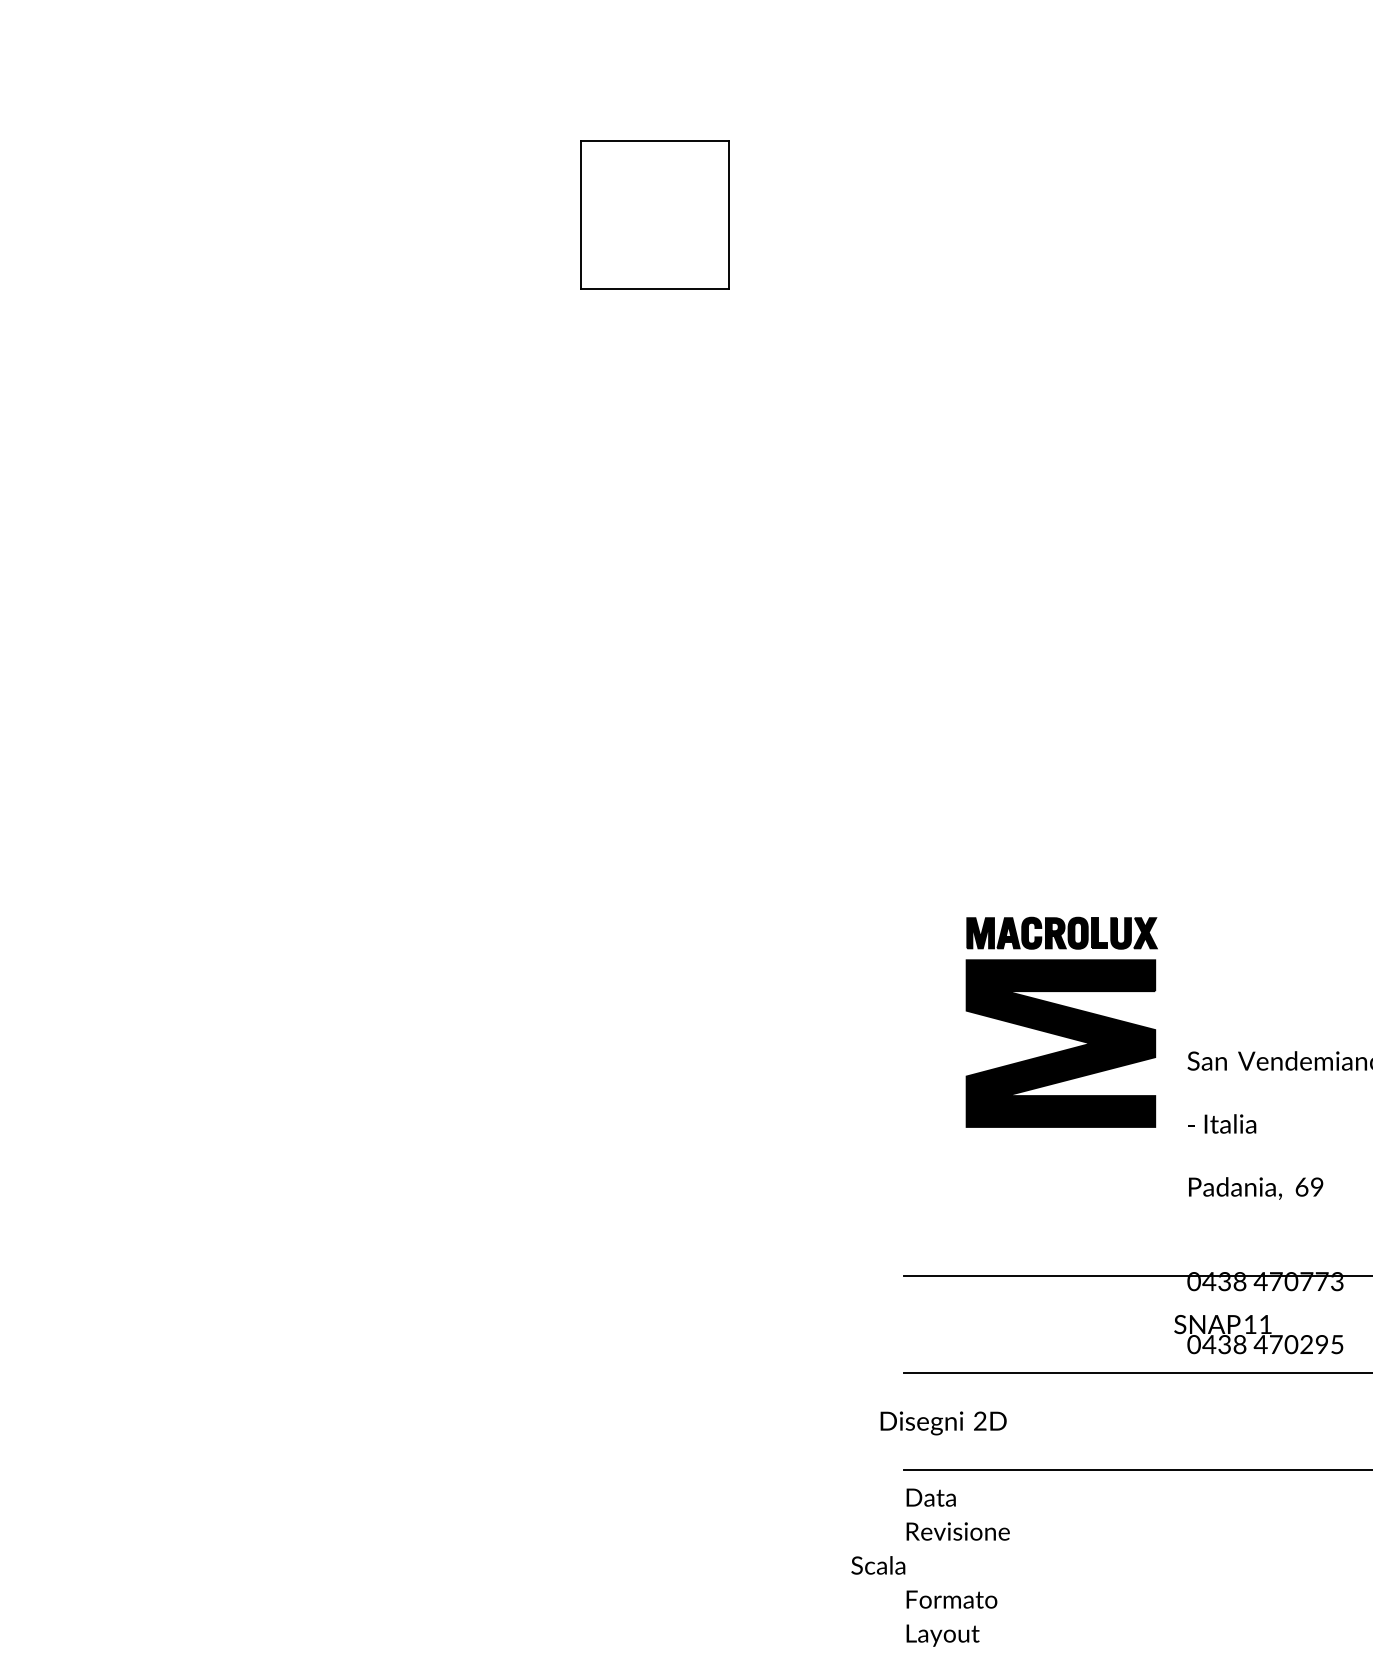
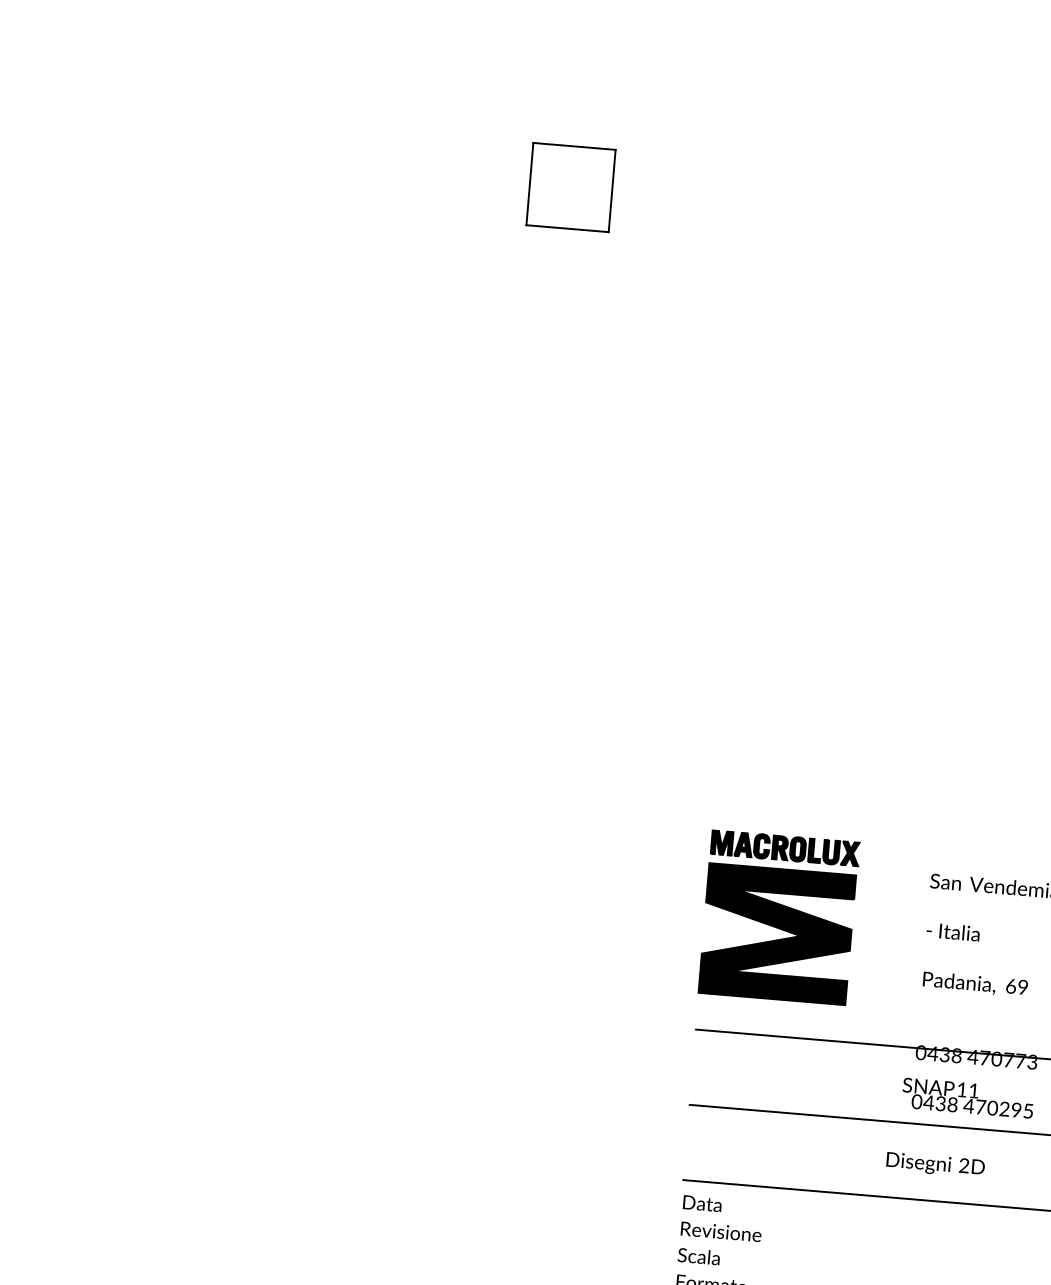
part: (654, 214) -> (570, 187), size x0.71
part: (1061, 1021) -> (779, 916), moved
text: (943, 1423) -> (935, 1165), moved
text: (878, 1565) -> (699, 1256), moved

